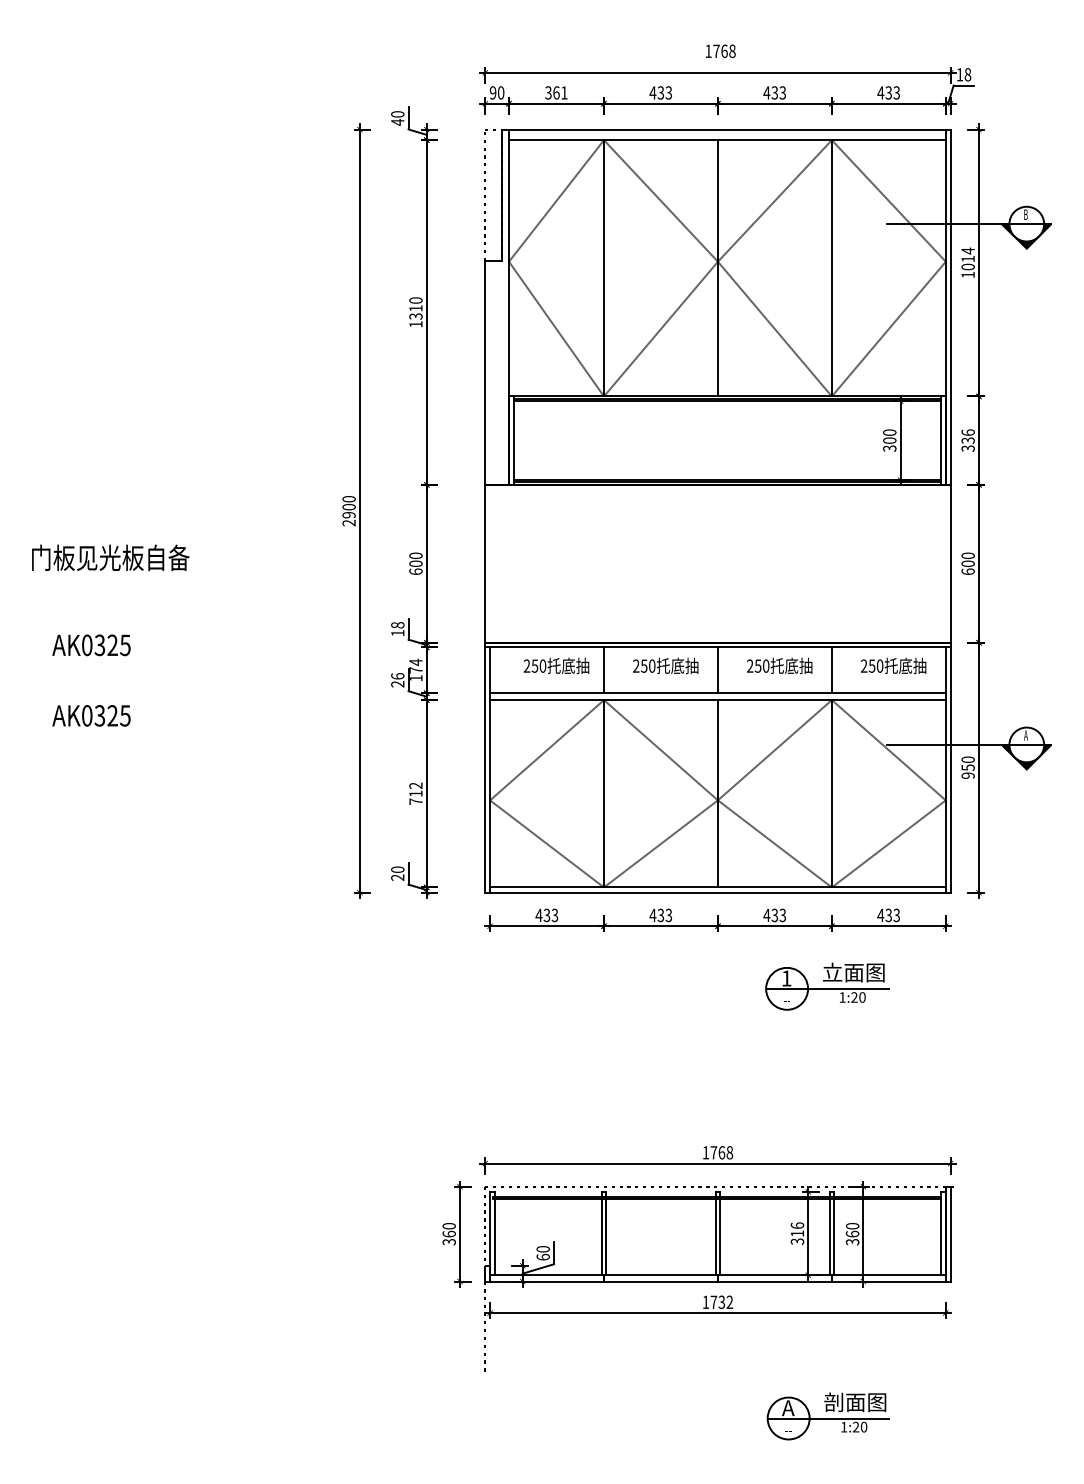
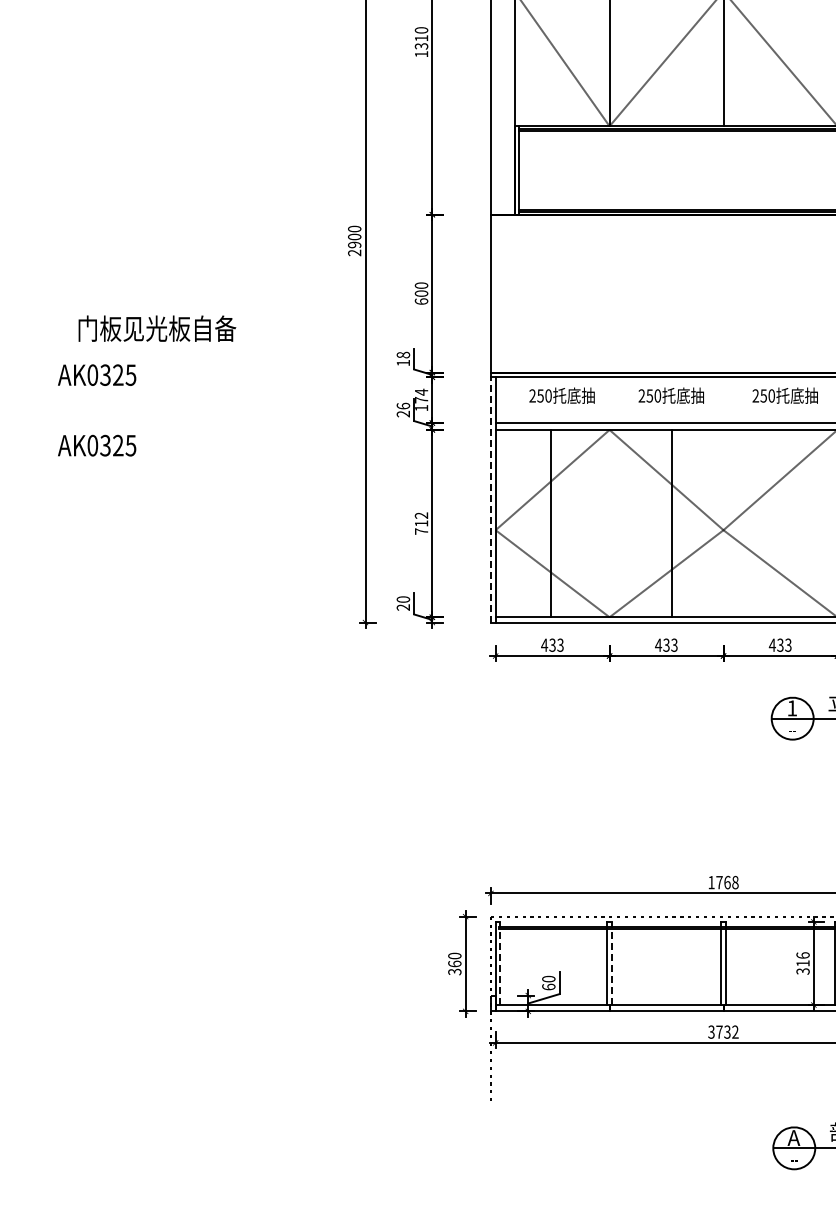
text: (110, 557) -> (157, 328), moved
line: (604, 670) -> (610, 400), removed
line: (717, 670) -> (723, 400), removed
line: (485, 767) -> (491, 497), solid -> dashed
line: (604, 793) -> (551, 523), moved
line: (717, 793) -> (671, 523), moved
line: (494, 1233) -> (500, 963), solid -> dashed
line: (606, 1233) -> (612, 963), solid -> dashed
text: (705, 1302) -> (711, 1032), 1732 -> 3732

